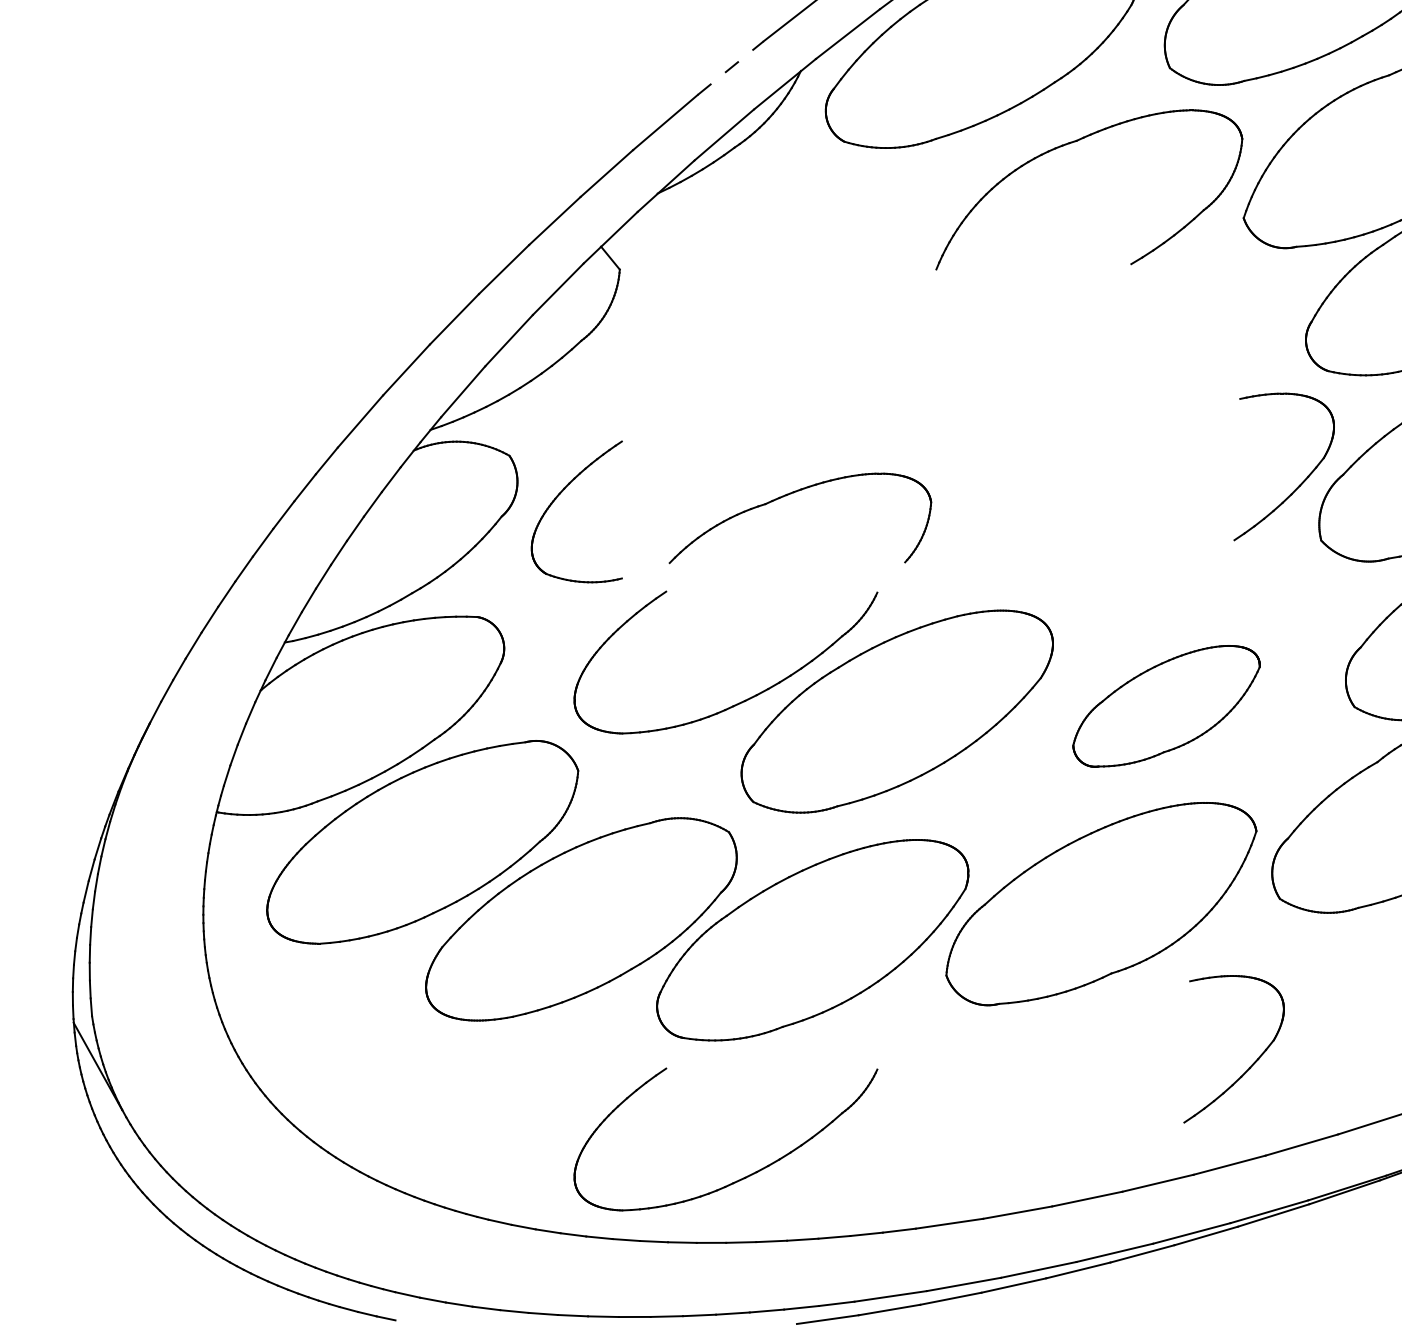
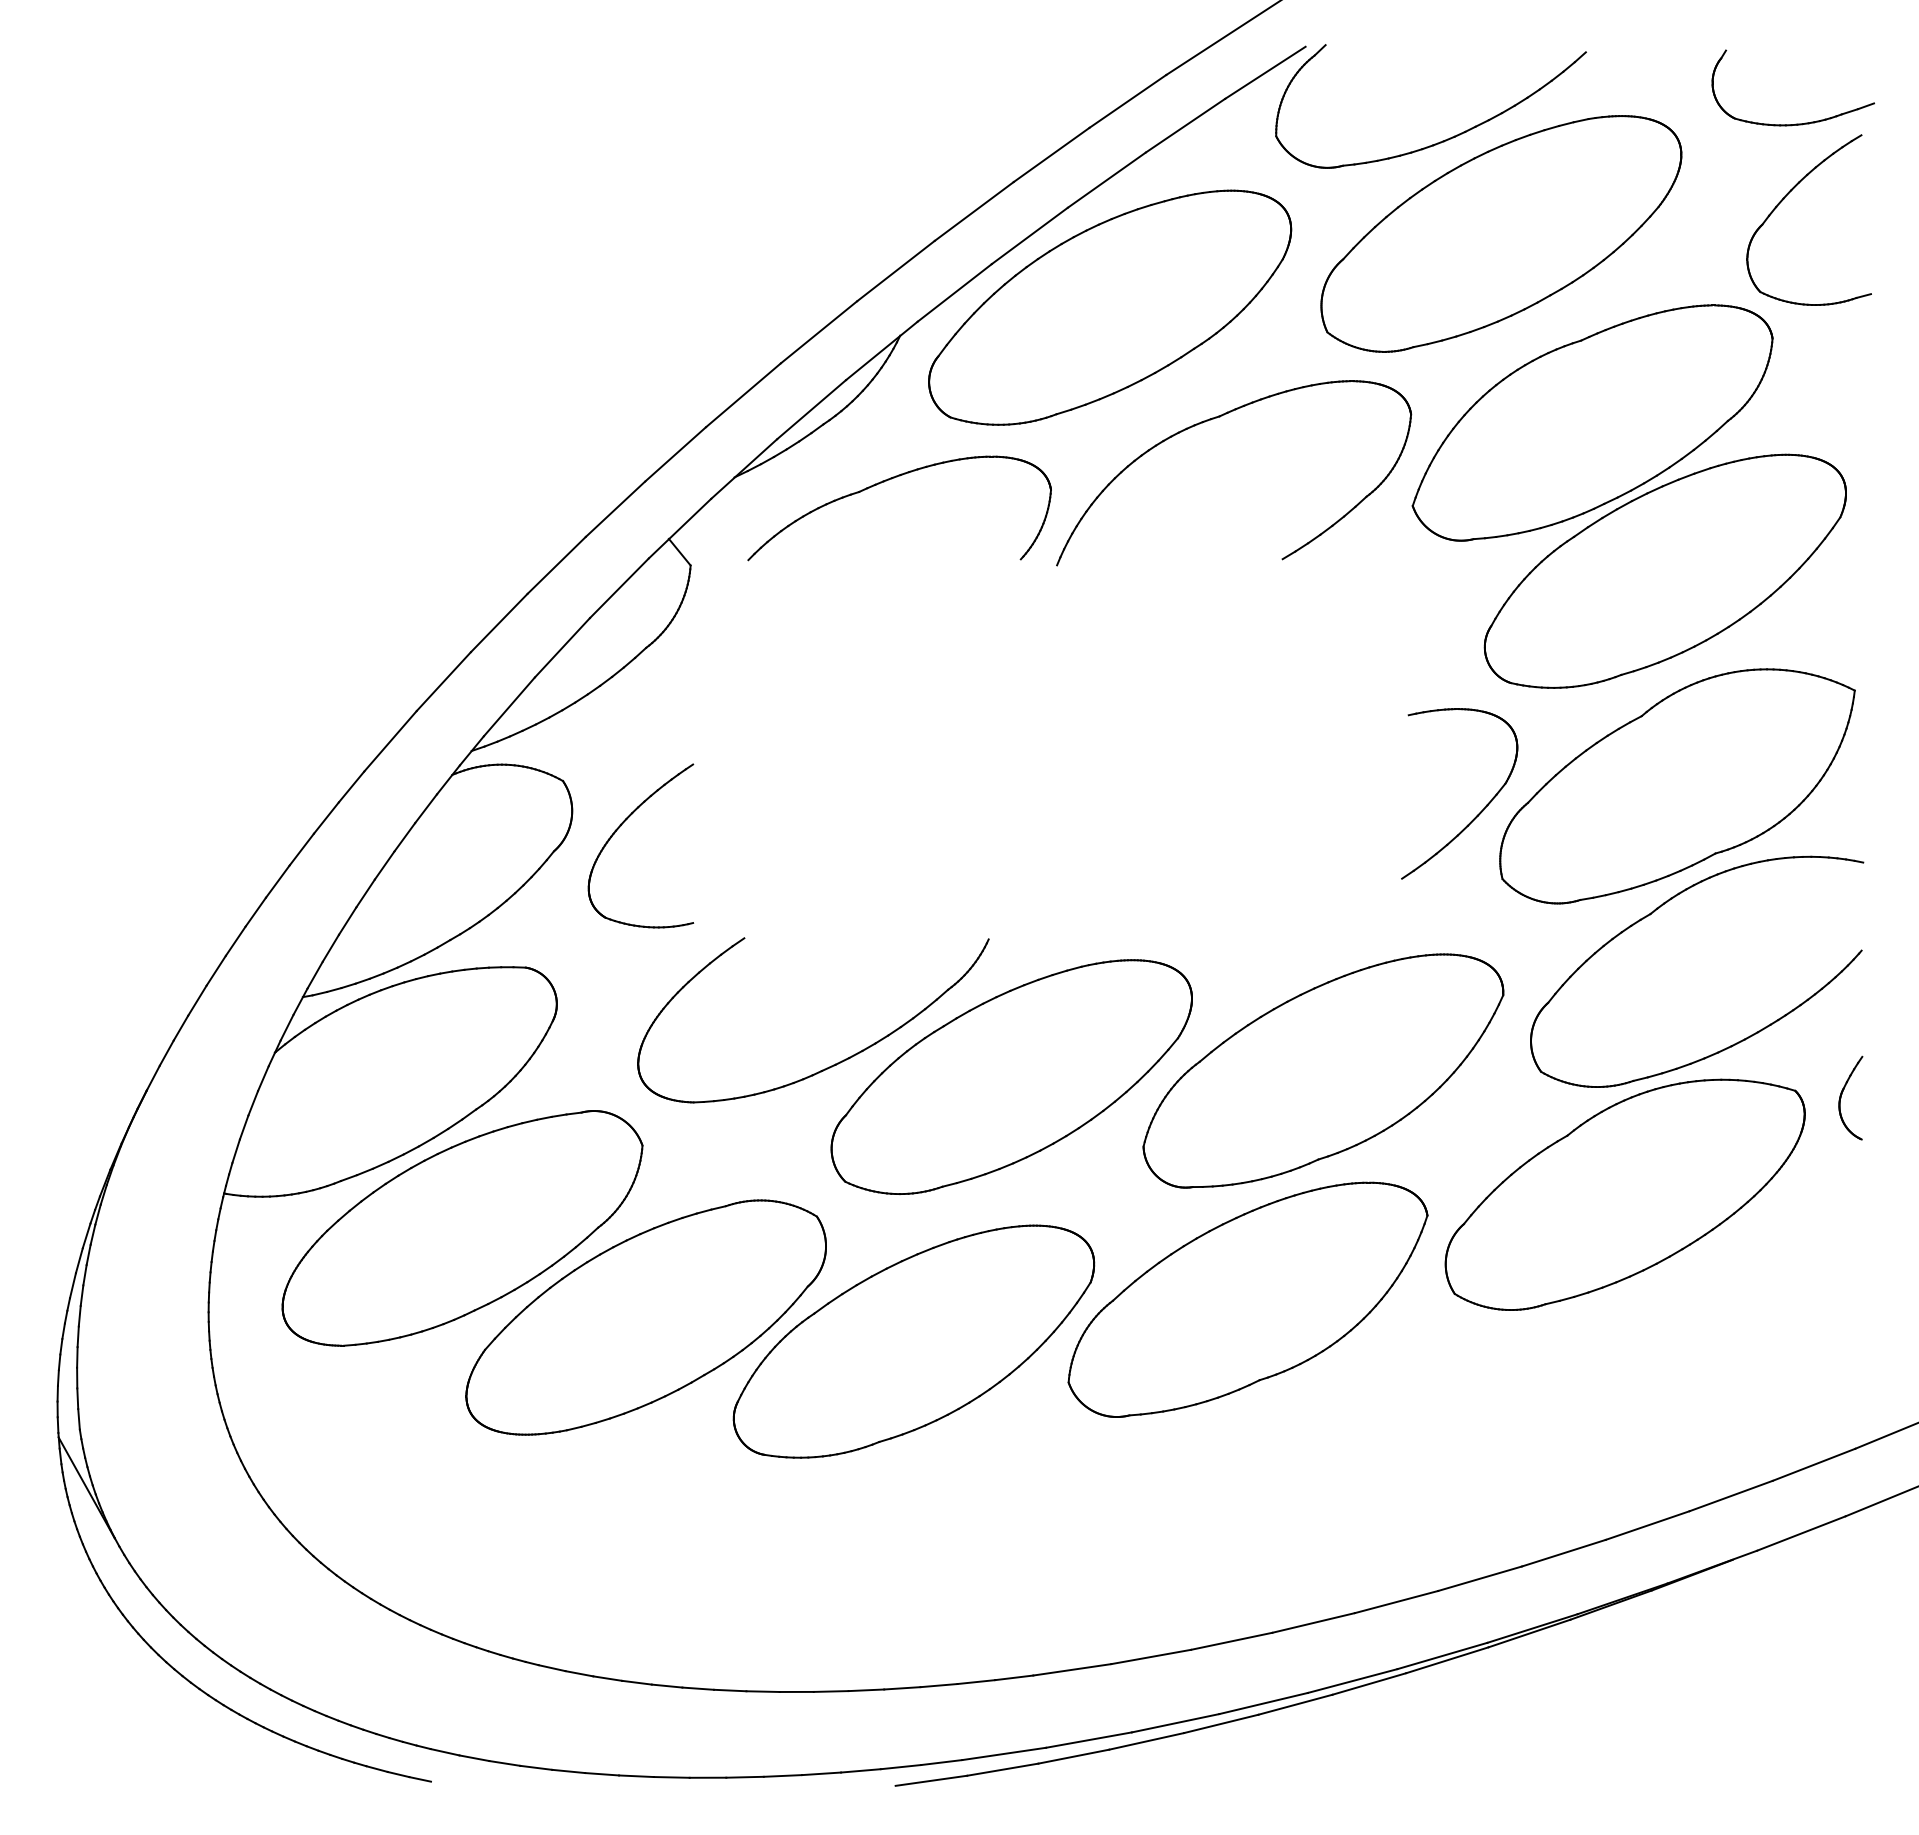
line: (731, 68) -> (819, 332), dashed -> solid
part: (791, 494) -> (889, 480), moved
part: (1166, 705) -> (1323, 1070), size x1.67
part: (1251, 1065) -> (1421, 1486), removed
part: (744, 1176) -> (835, 1615), removed

